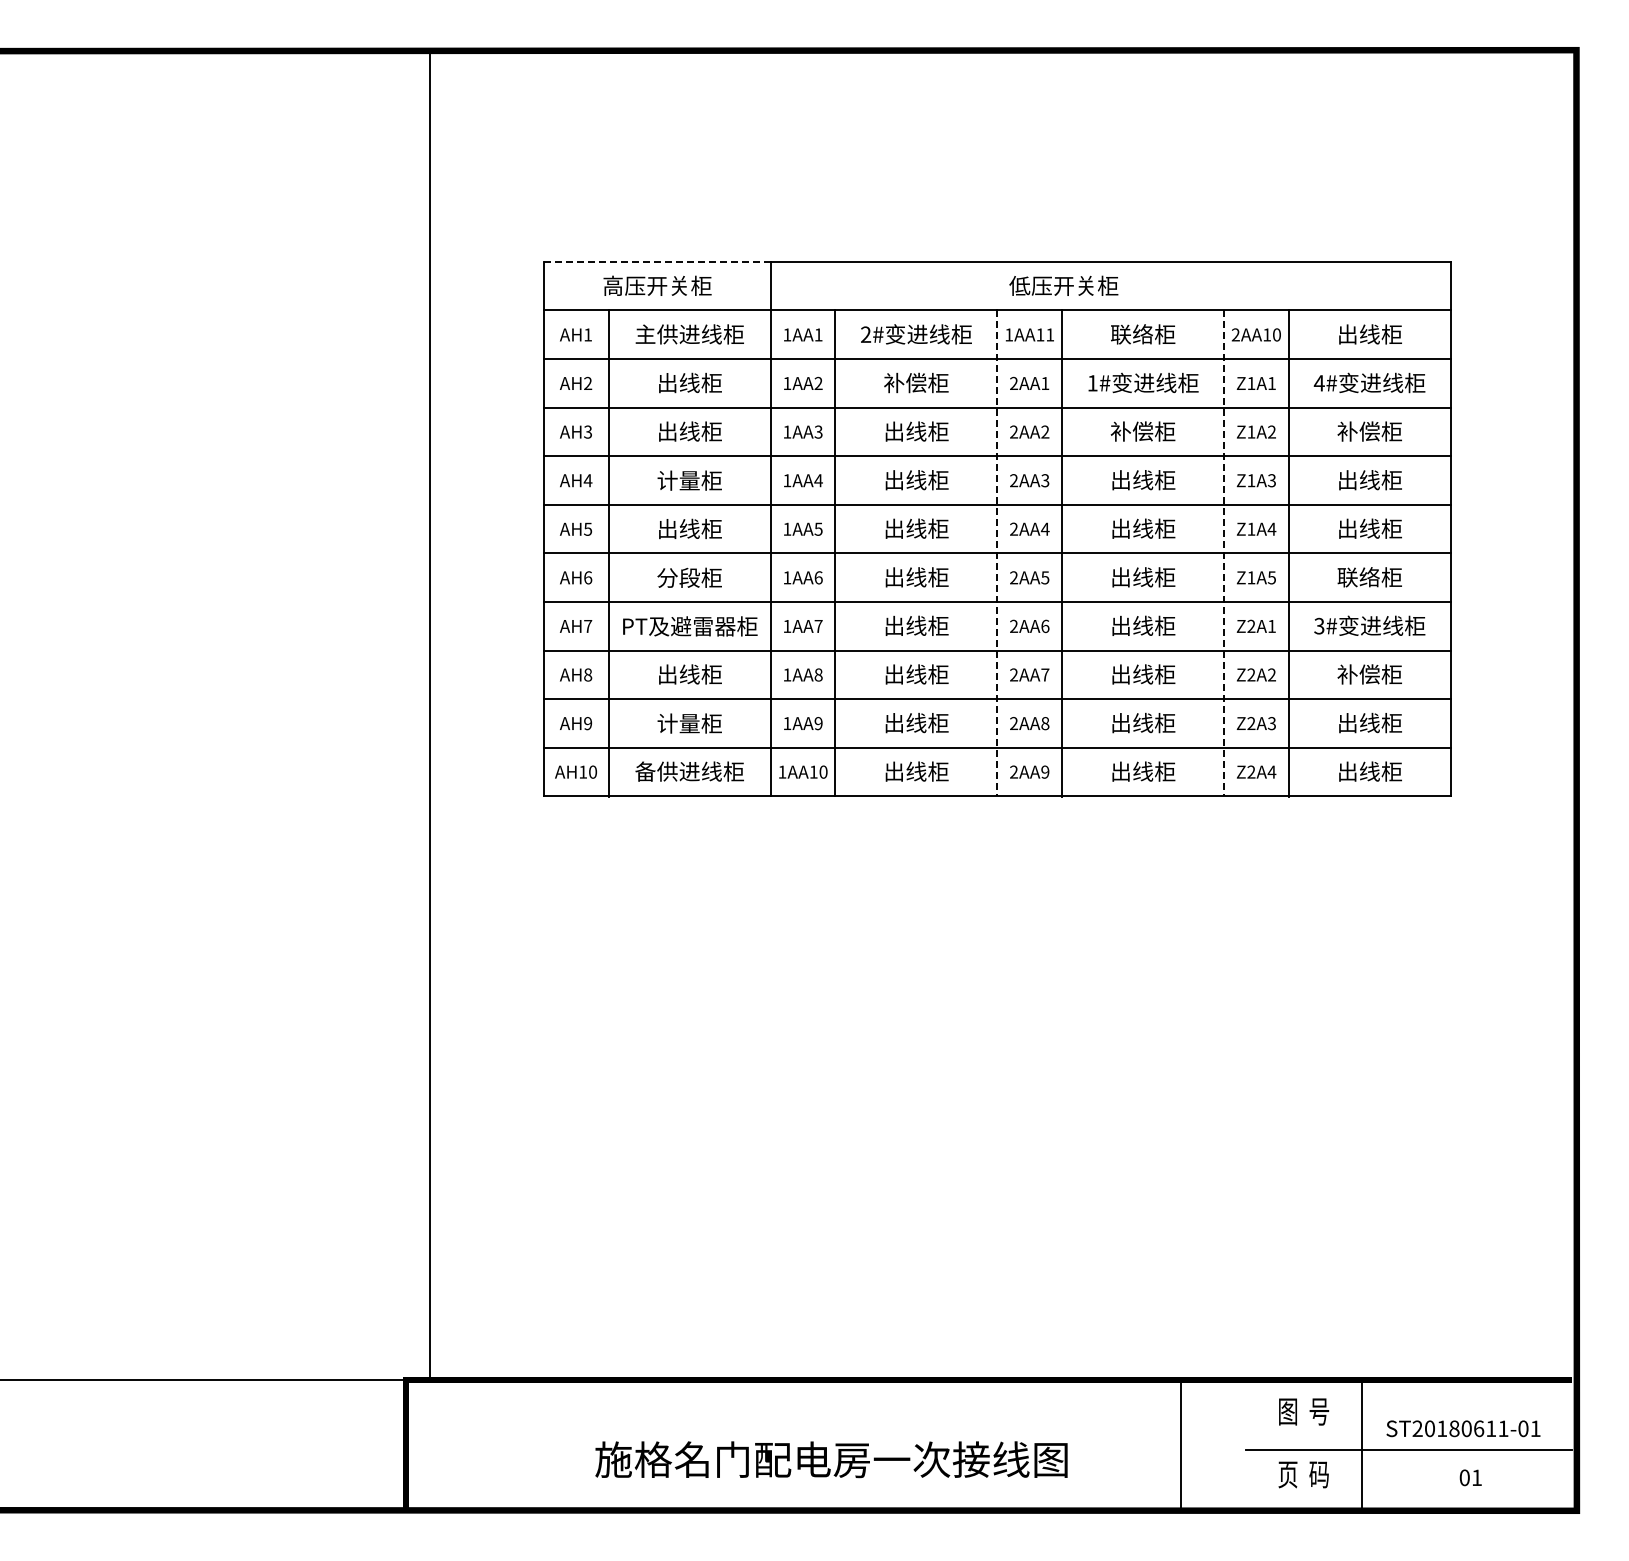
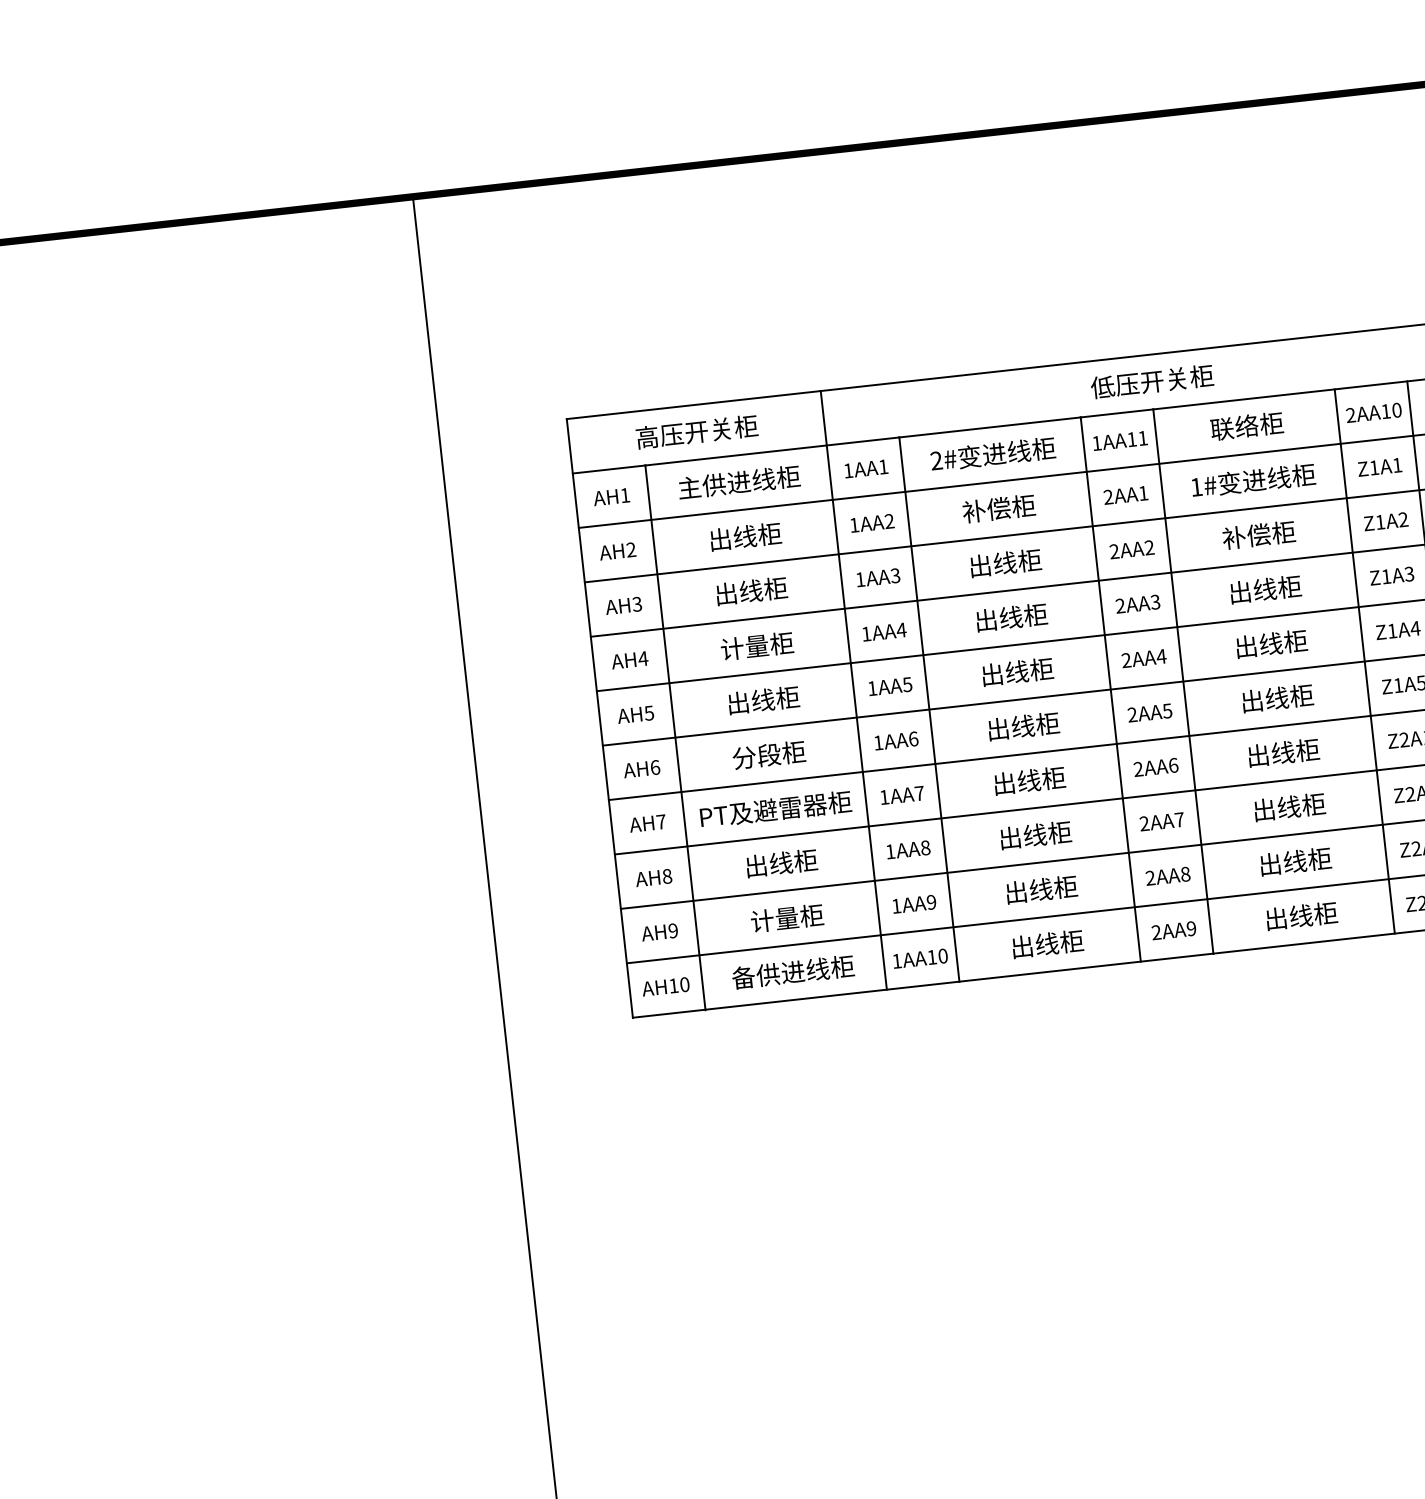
line: (657, 261) -> (693, 404), dashed -> solid
line: (997, 553) -> (1110, 689), dashed -> solid
line: (1224, 553) -> (1365, 661), dashed -> solid

